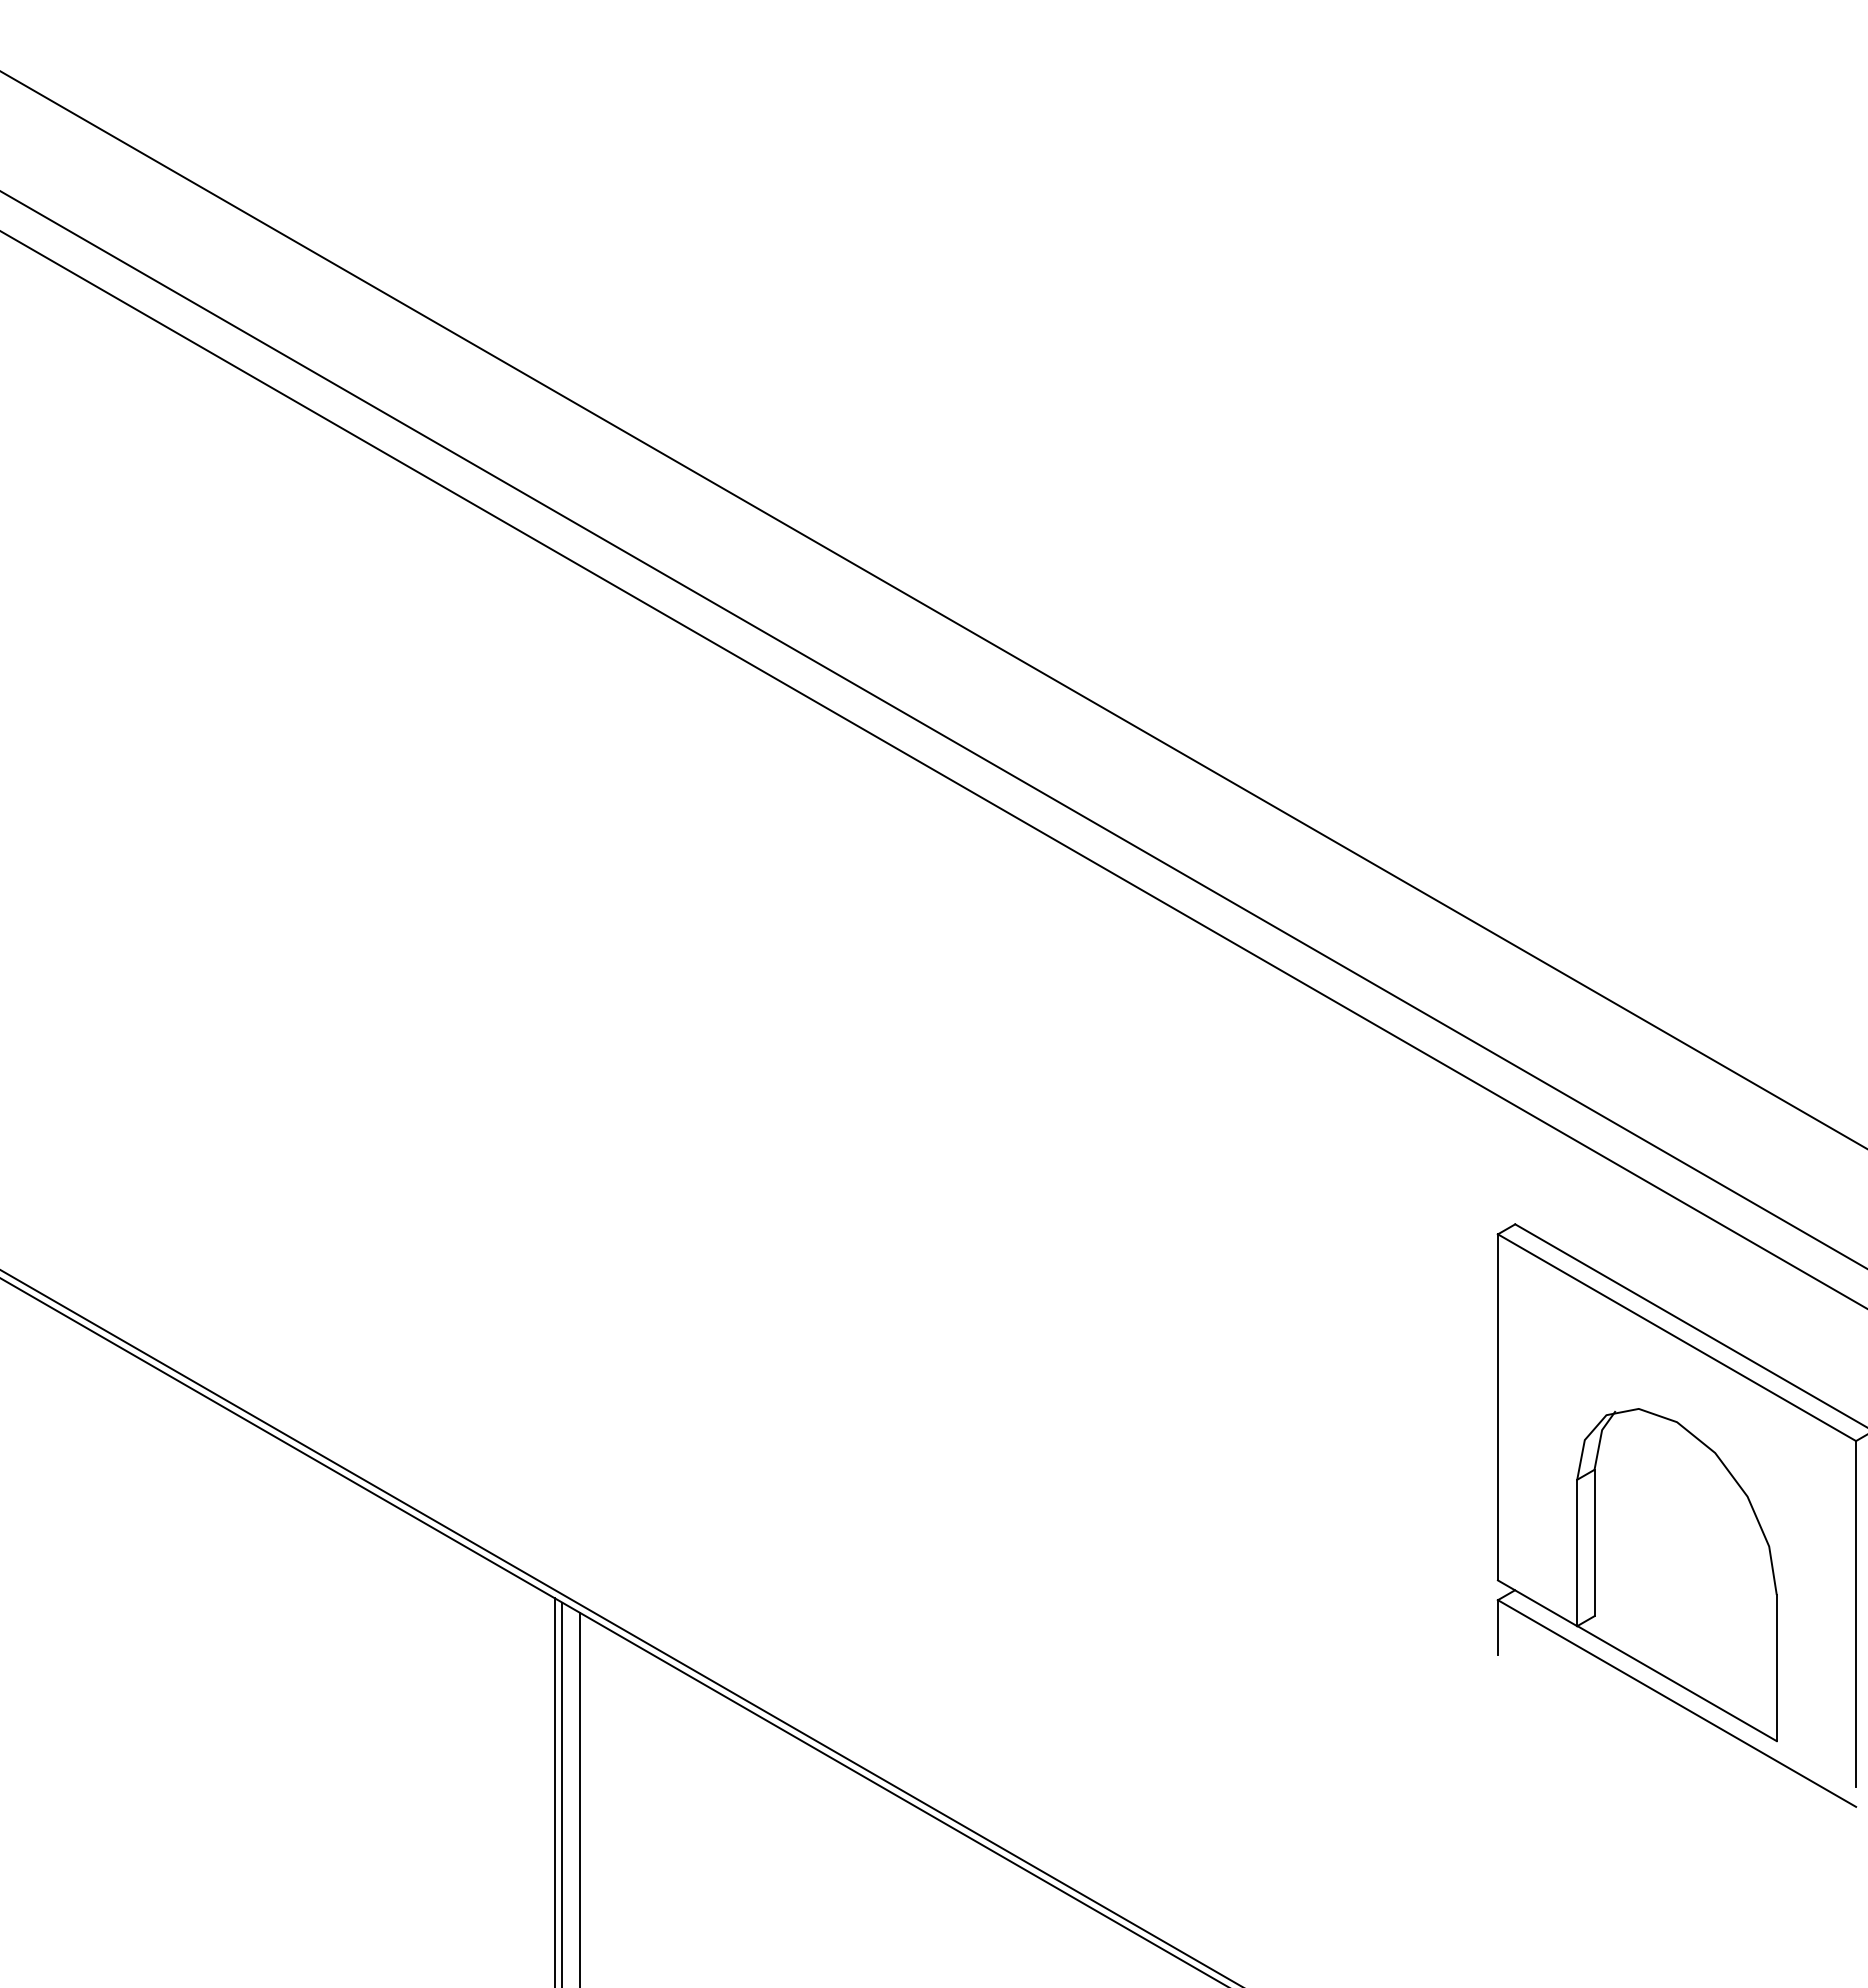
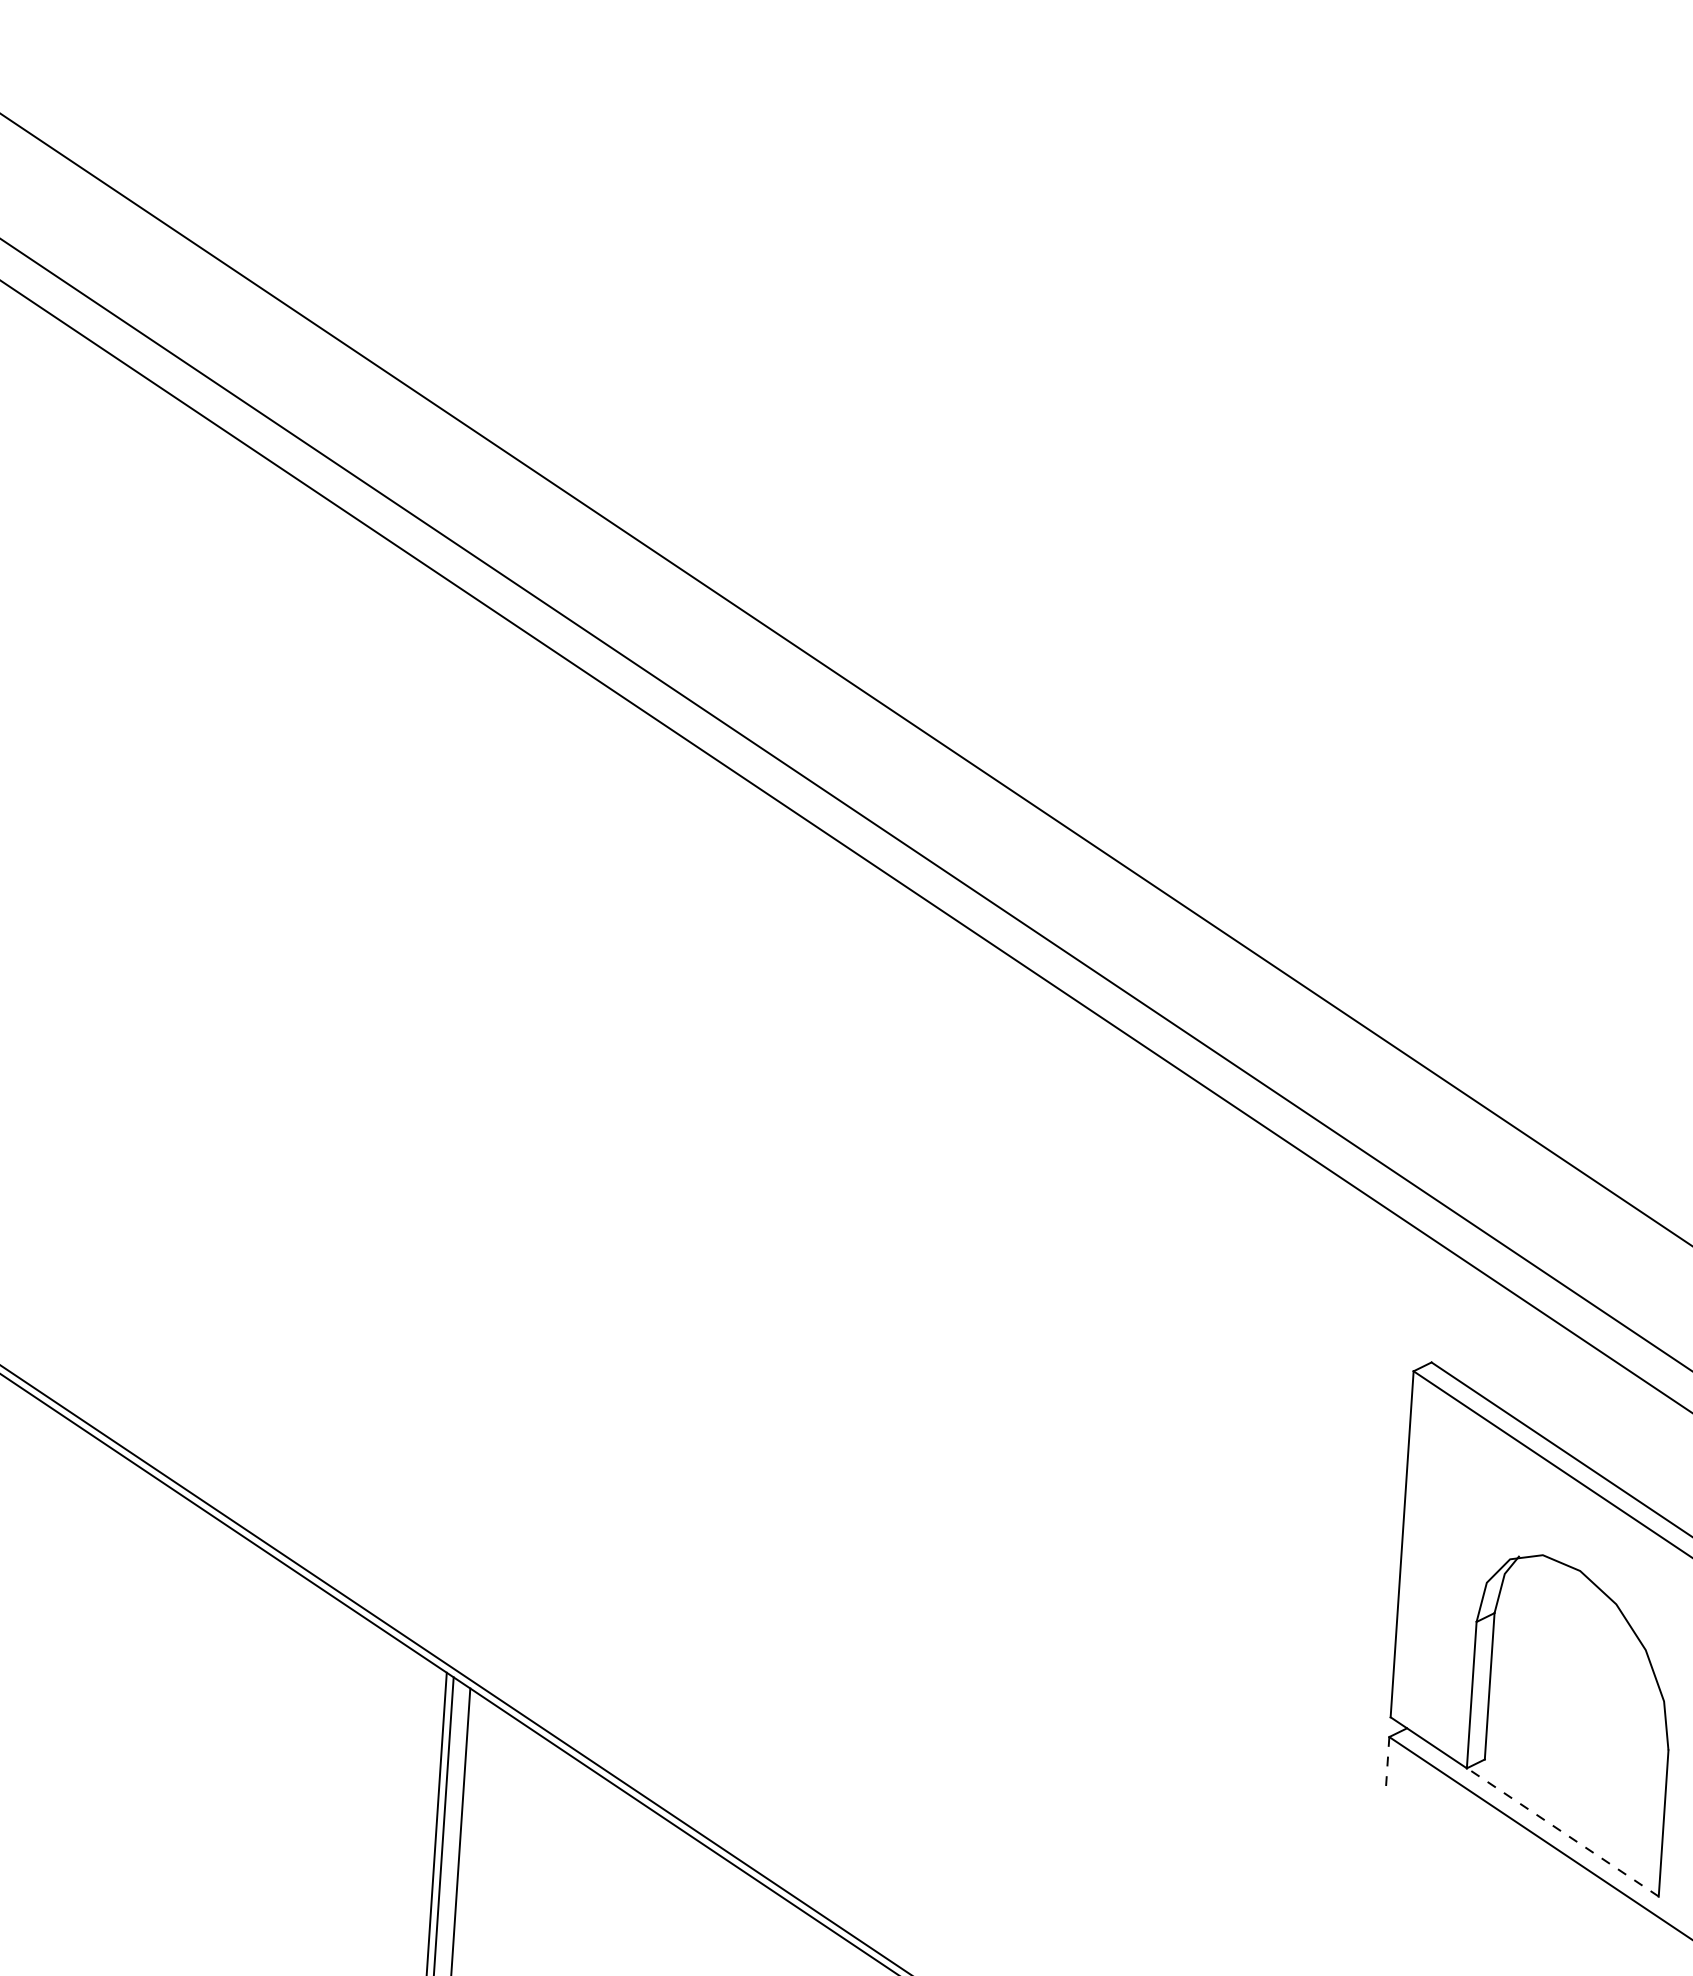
line: (1497, 1628) -> (1387, 1765), solid -> dashed
line: (1676, 1683) -> (1562, 1832), solid -> dashed

